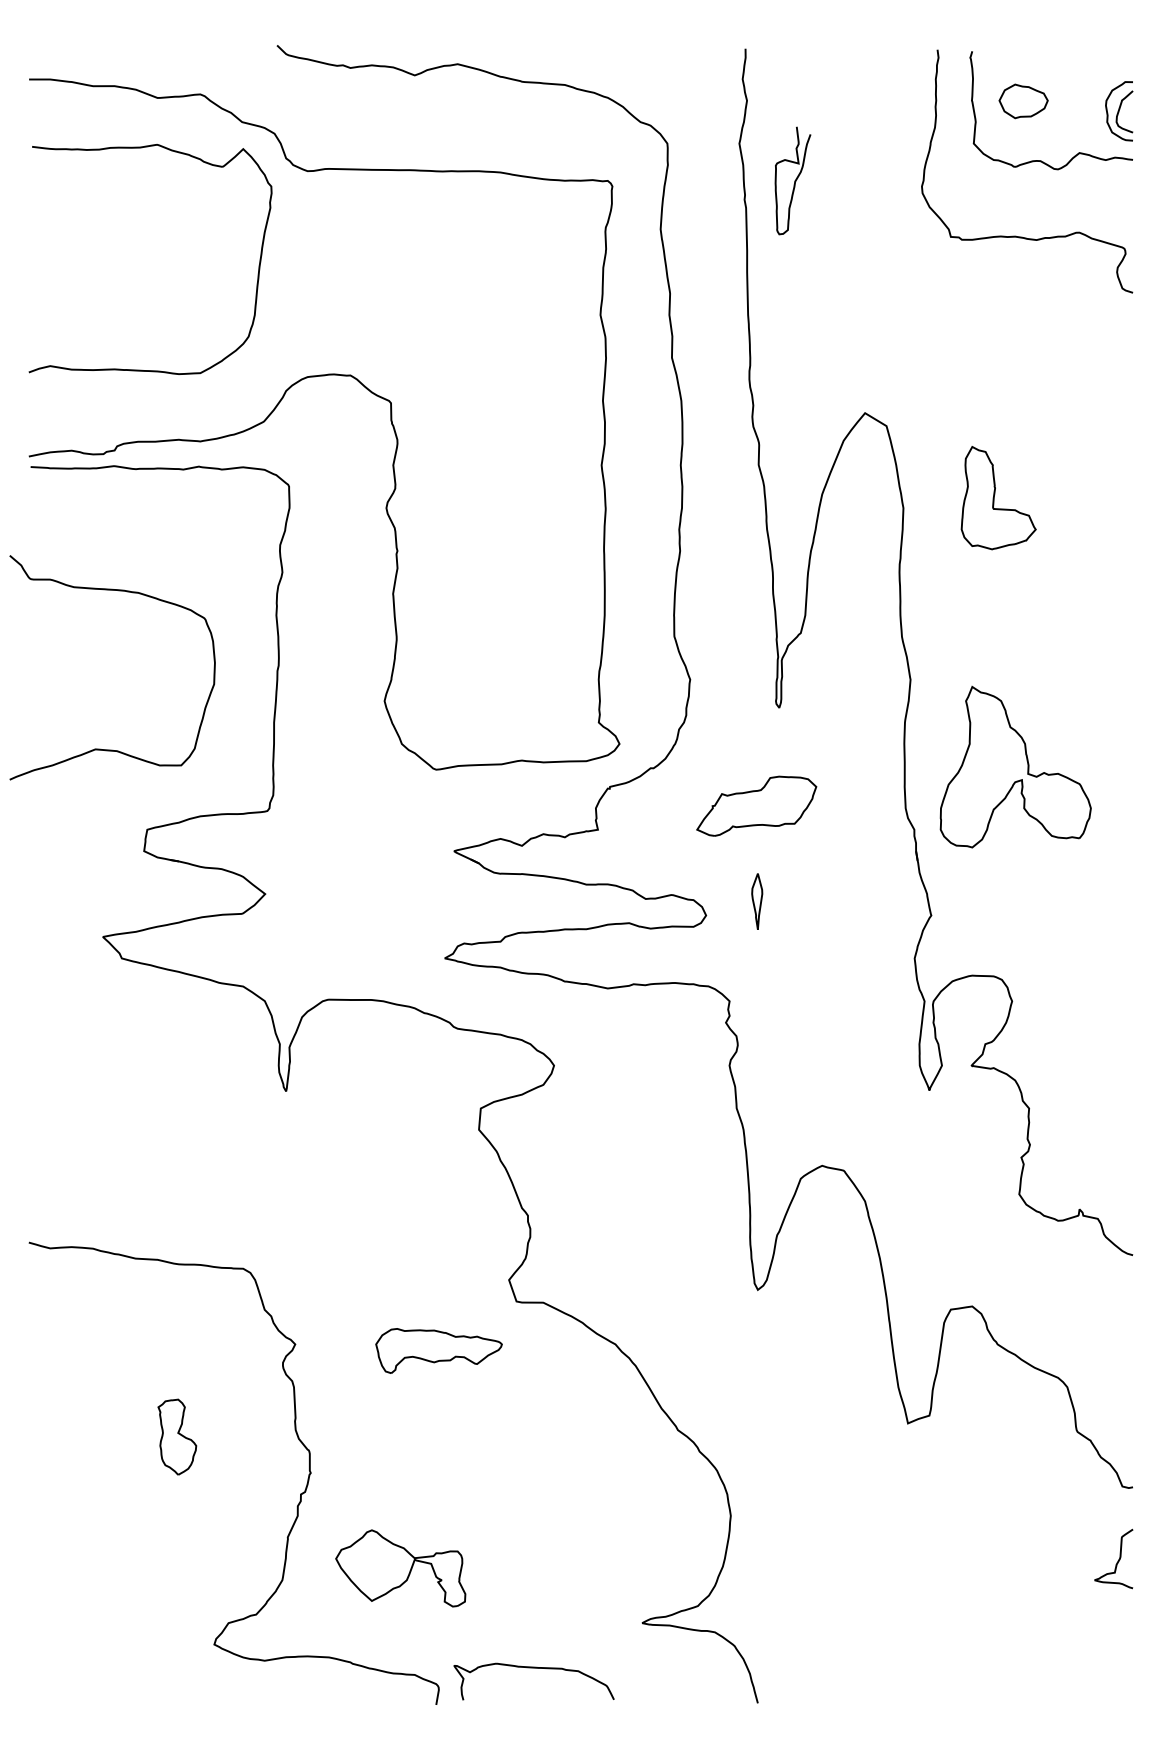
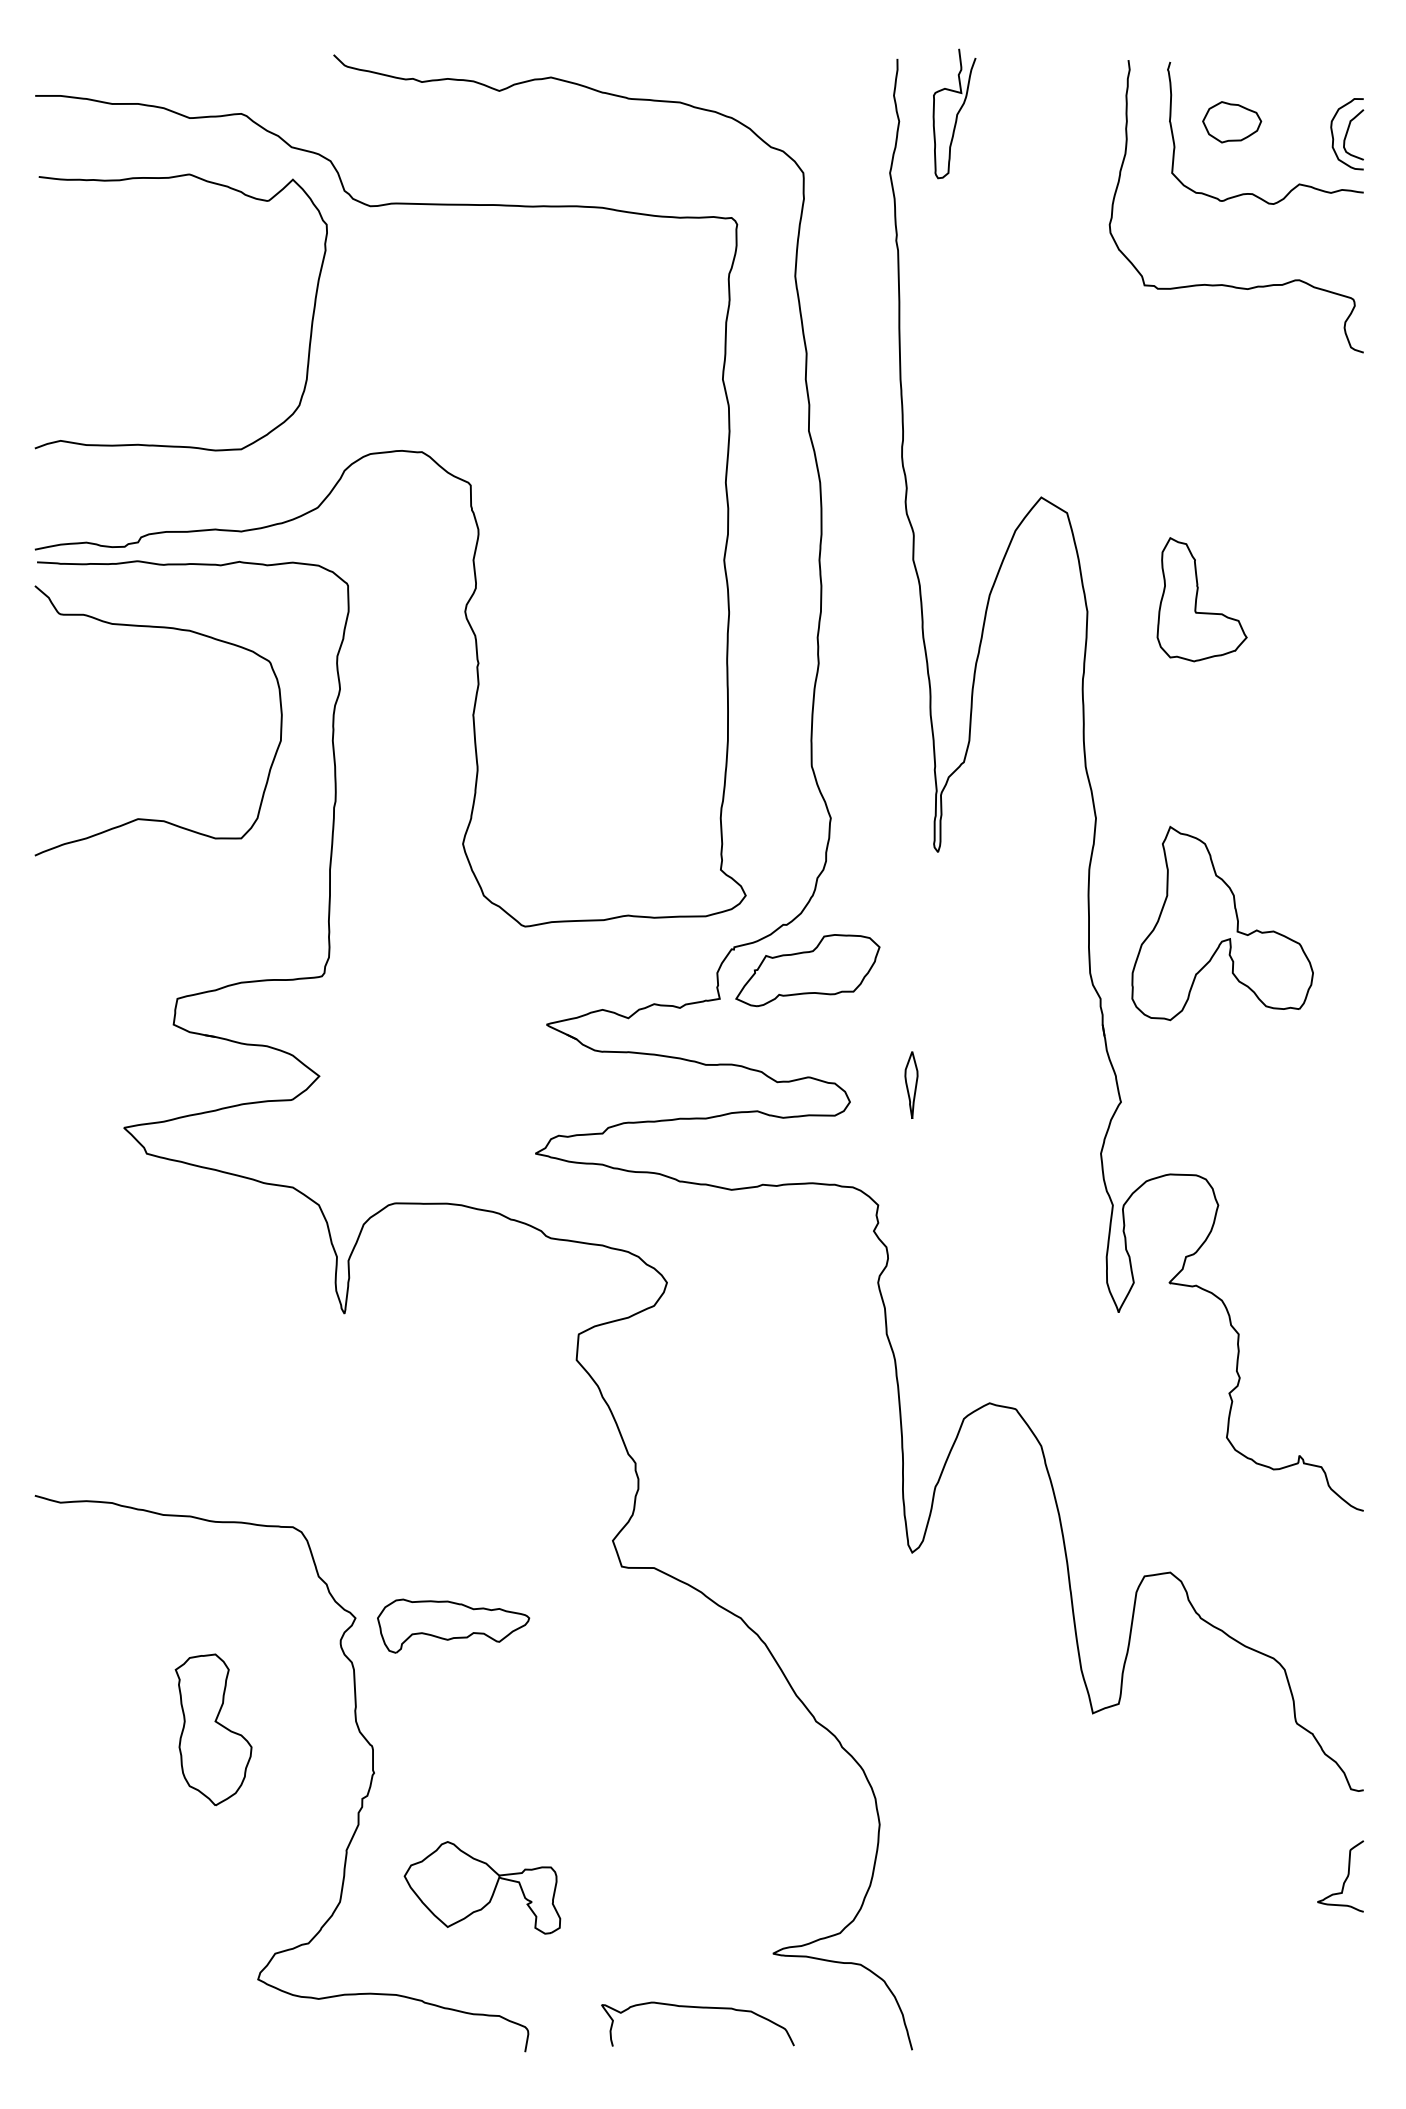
curve: (794, 180) -> (956, 113), moved
curve: (114, 591) -> (160, 628), moved
part: (756, 806) -> (807, 970), moved
part: (439, 1350) -> (453, 1625), moved
part: (177, 1436) -> (213, 1729), size x1.67
curve: (533, 1668) -> (697, 2008), moved

